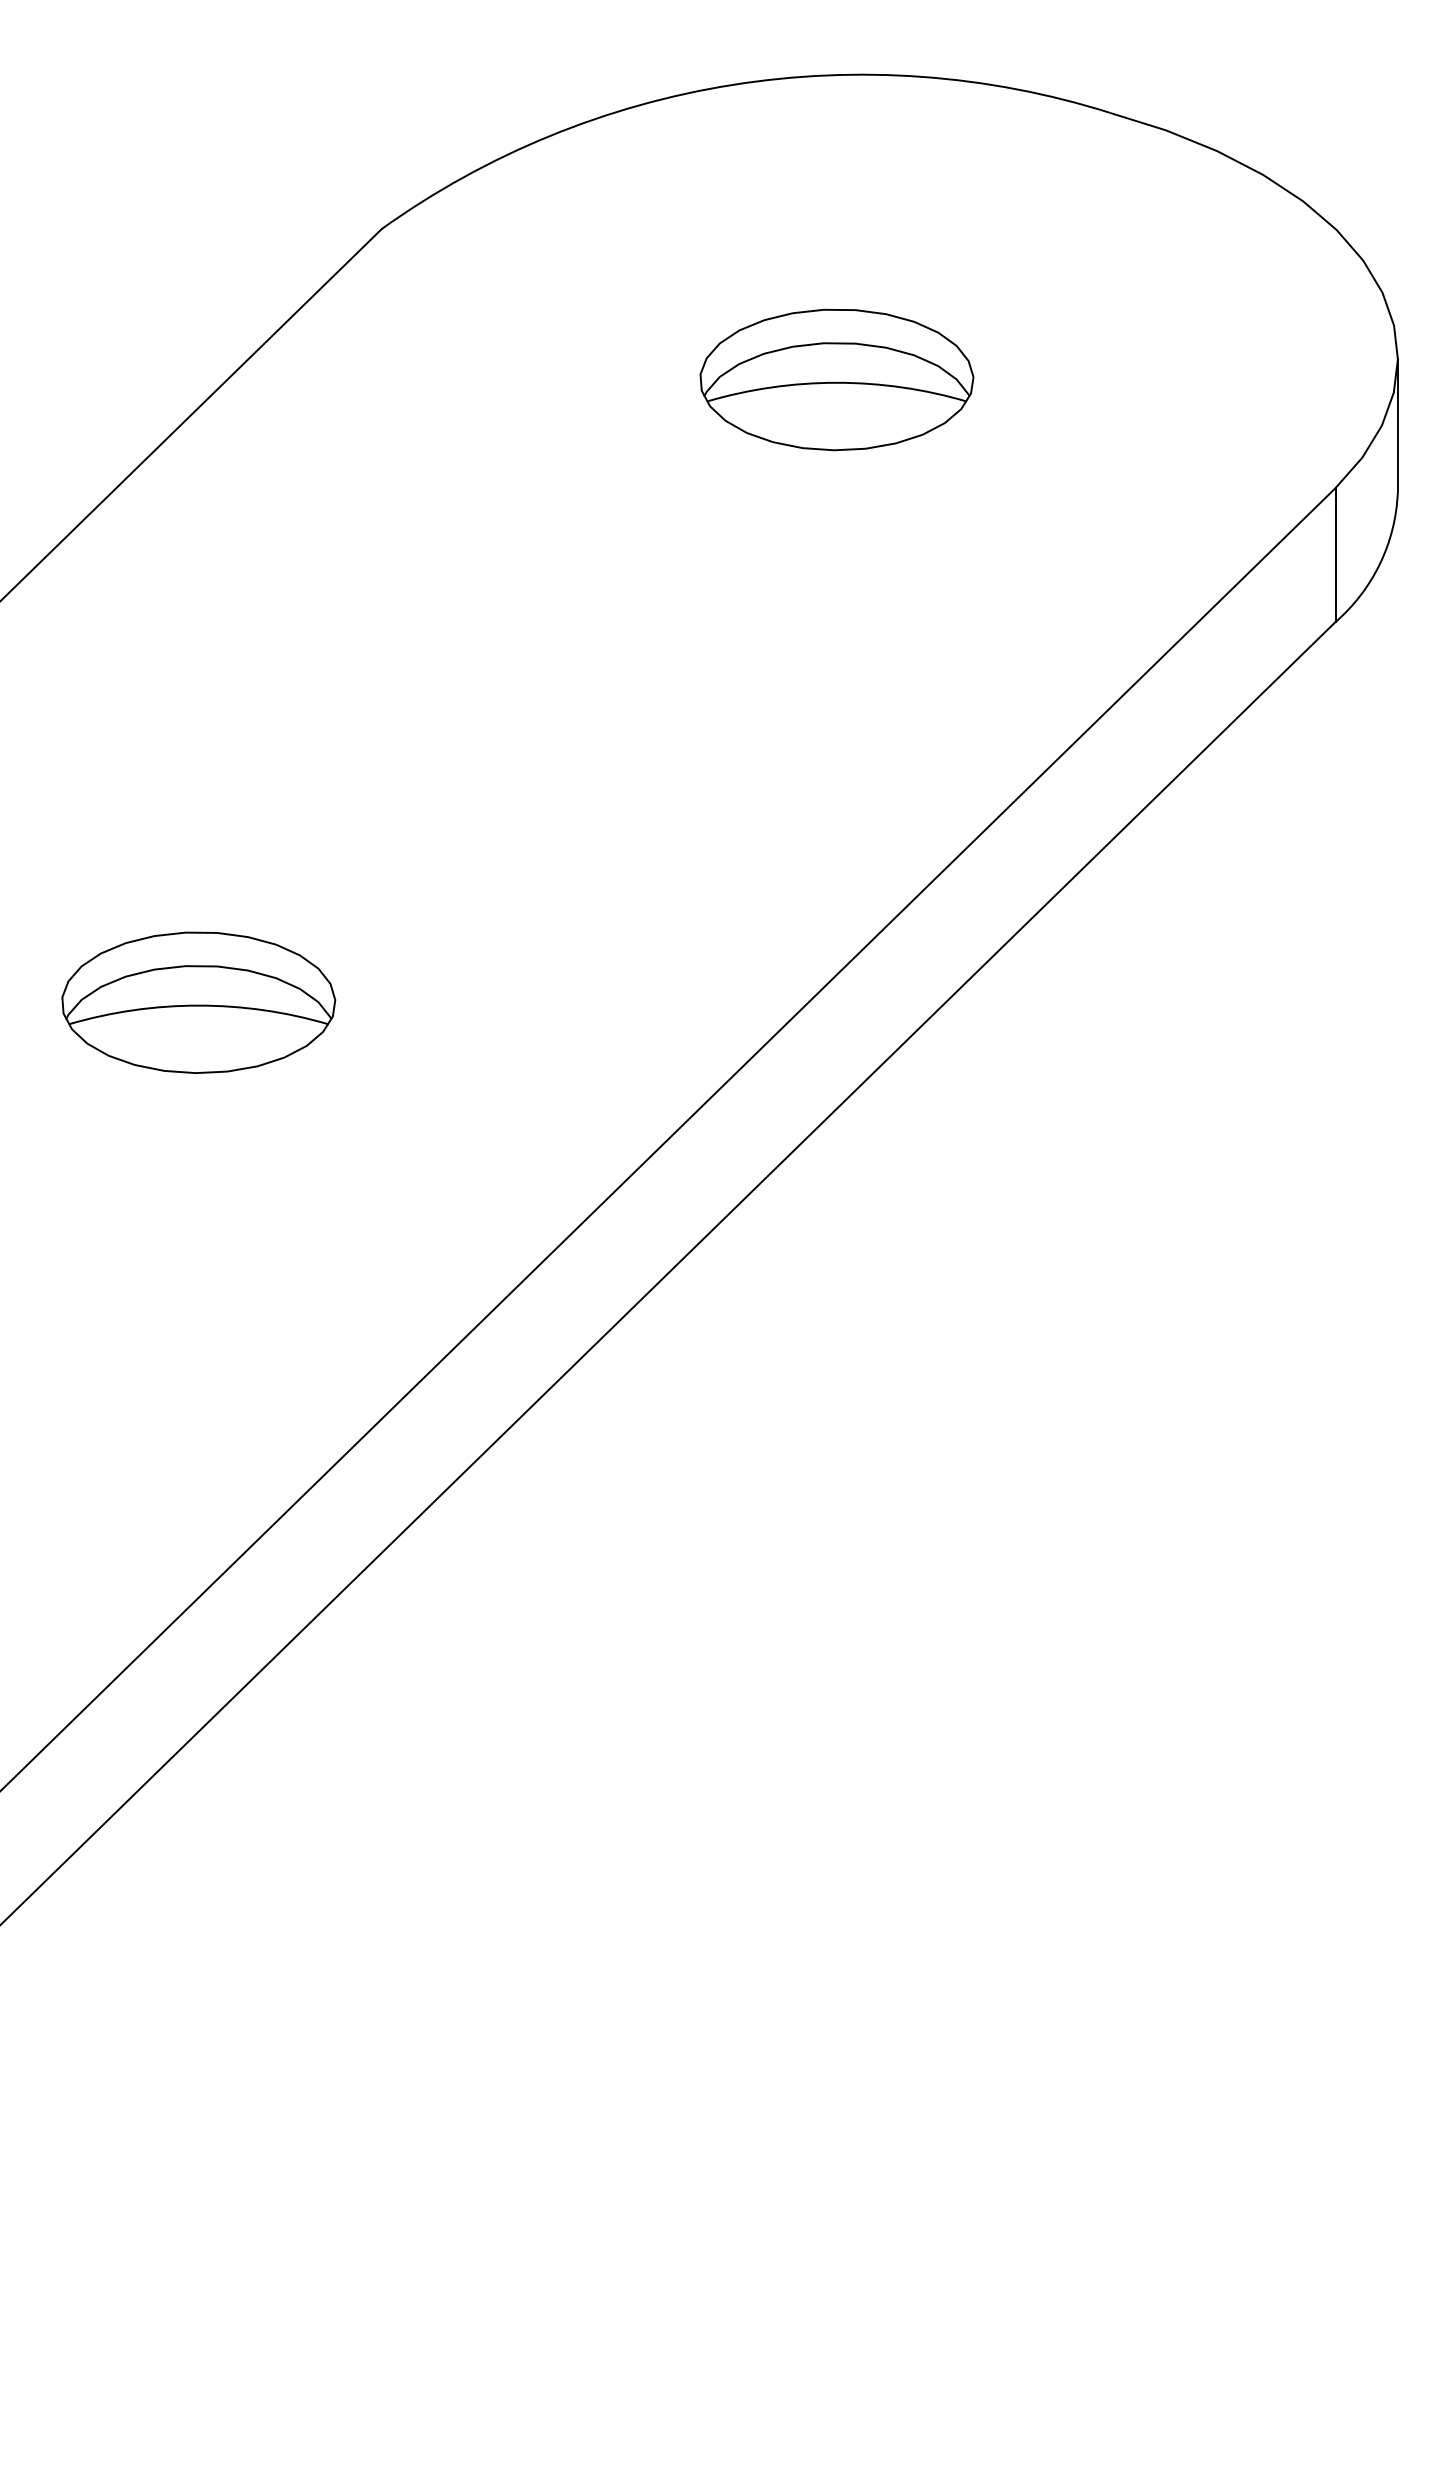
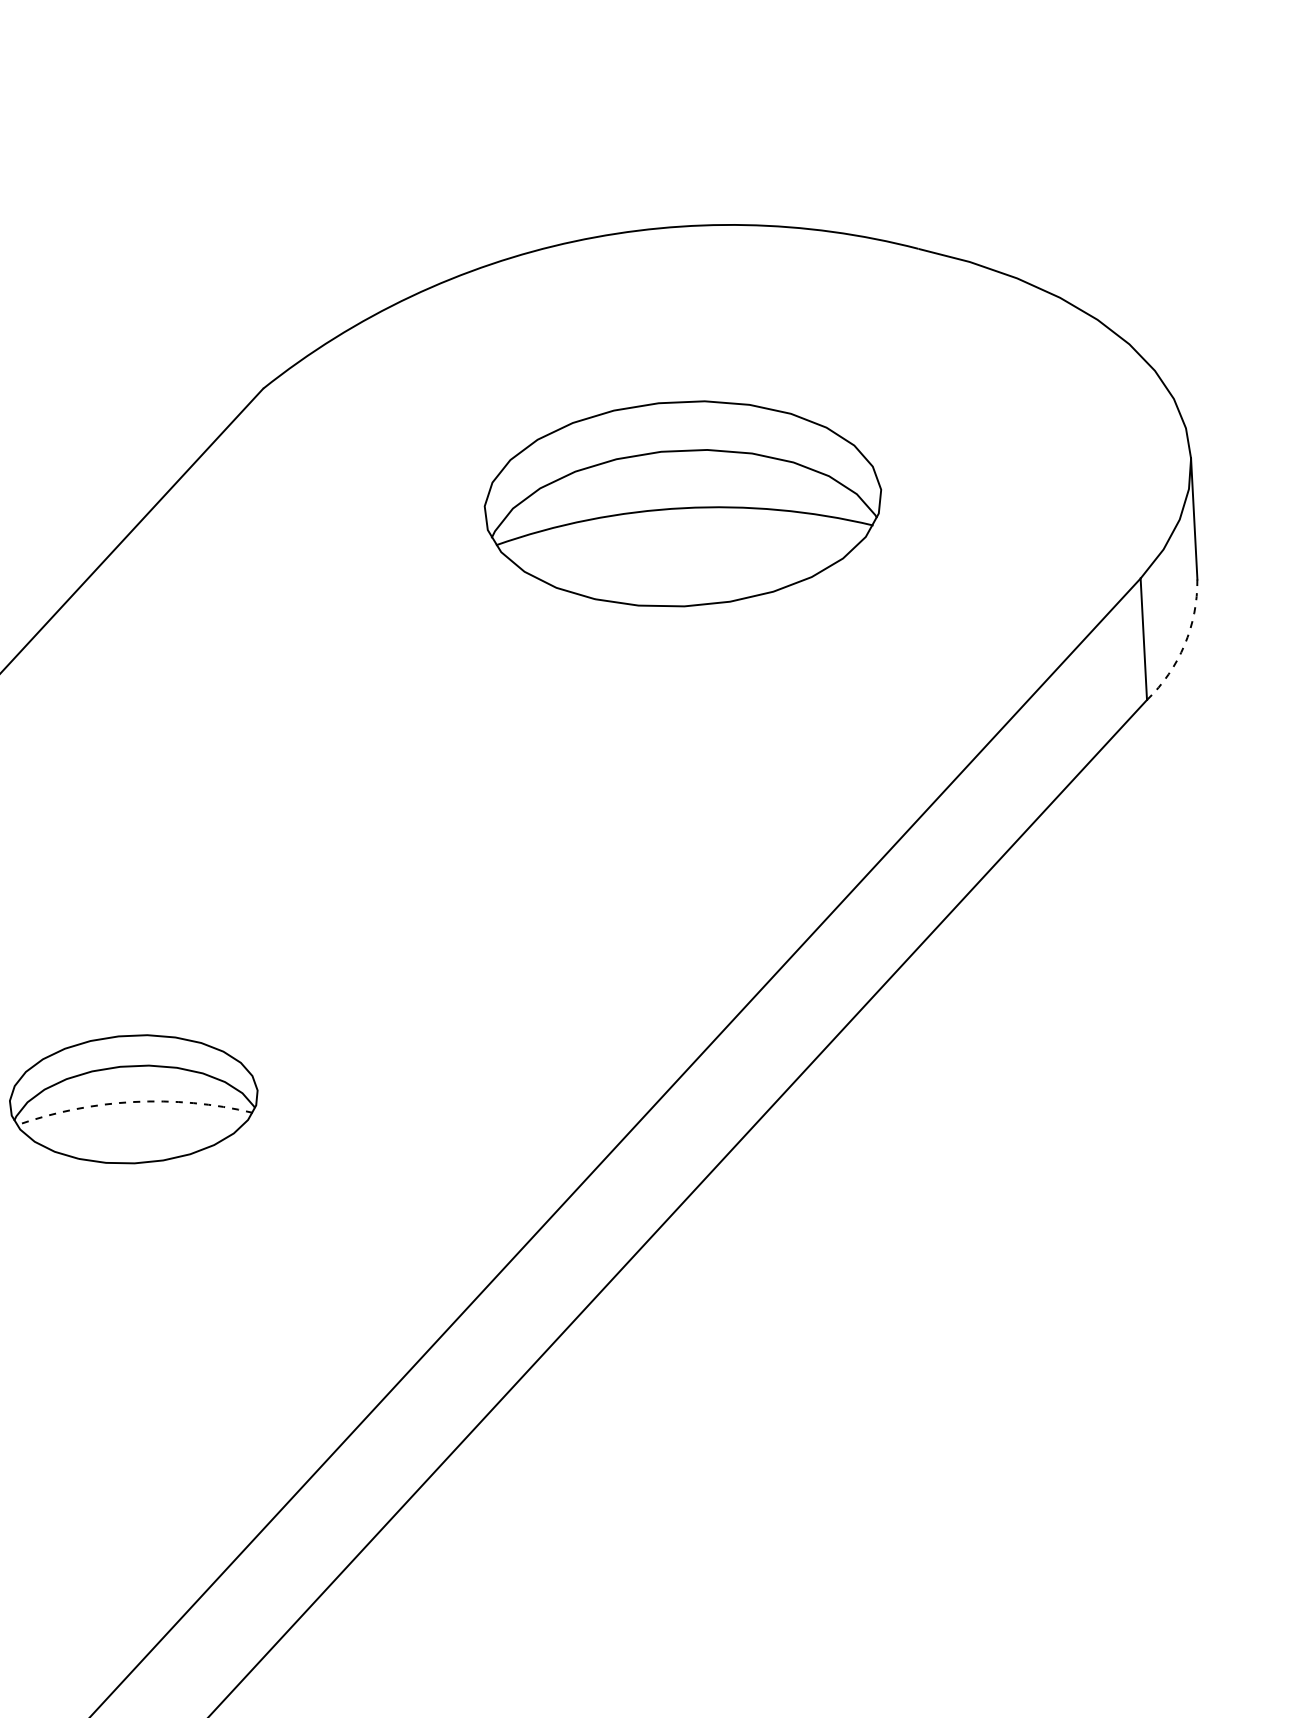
part: (836, 379) -> (682, 503), size x1.6
arc: (1380, 563) -> (1185, 644), solid -> dashed
arc: (198, 1005) -> (133, 1101), solid -> dashed

